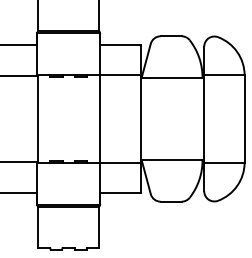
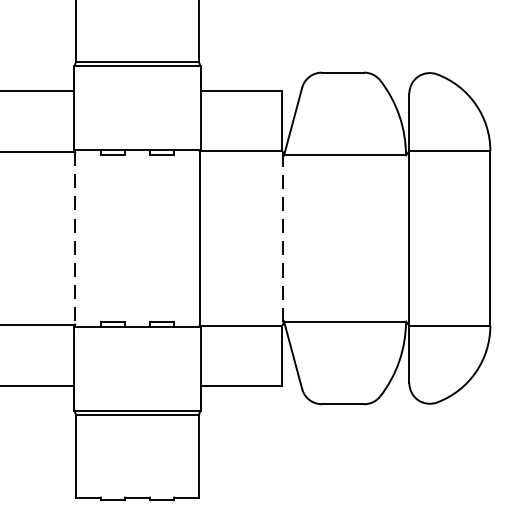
line: (37, 119) -> (75, 239), solid -> dashed
line: (141, 119) -> (283, 239), solid -> dashed

